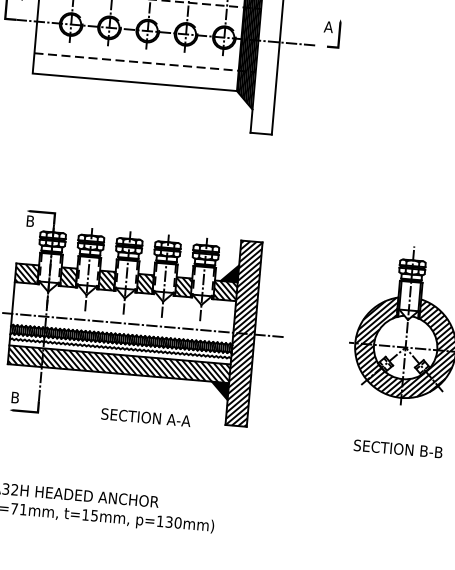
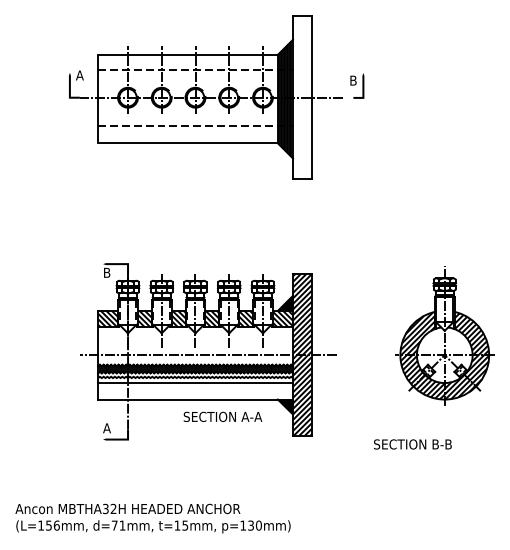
text: (328, 26) -> (353, 80), A -> B
hatch: (119, 364) -> (195, 391), removed
text: (14, 397) -> (106, 428), B -> A
text: (145, 417) -> (222, 416), moved
text: (397, 449) -> (412, 444), moved

